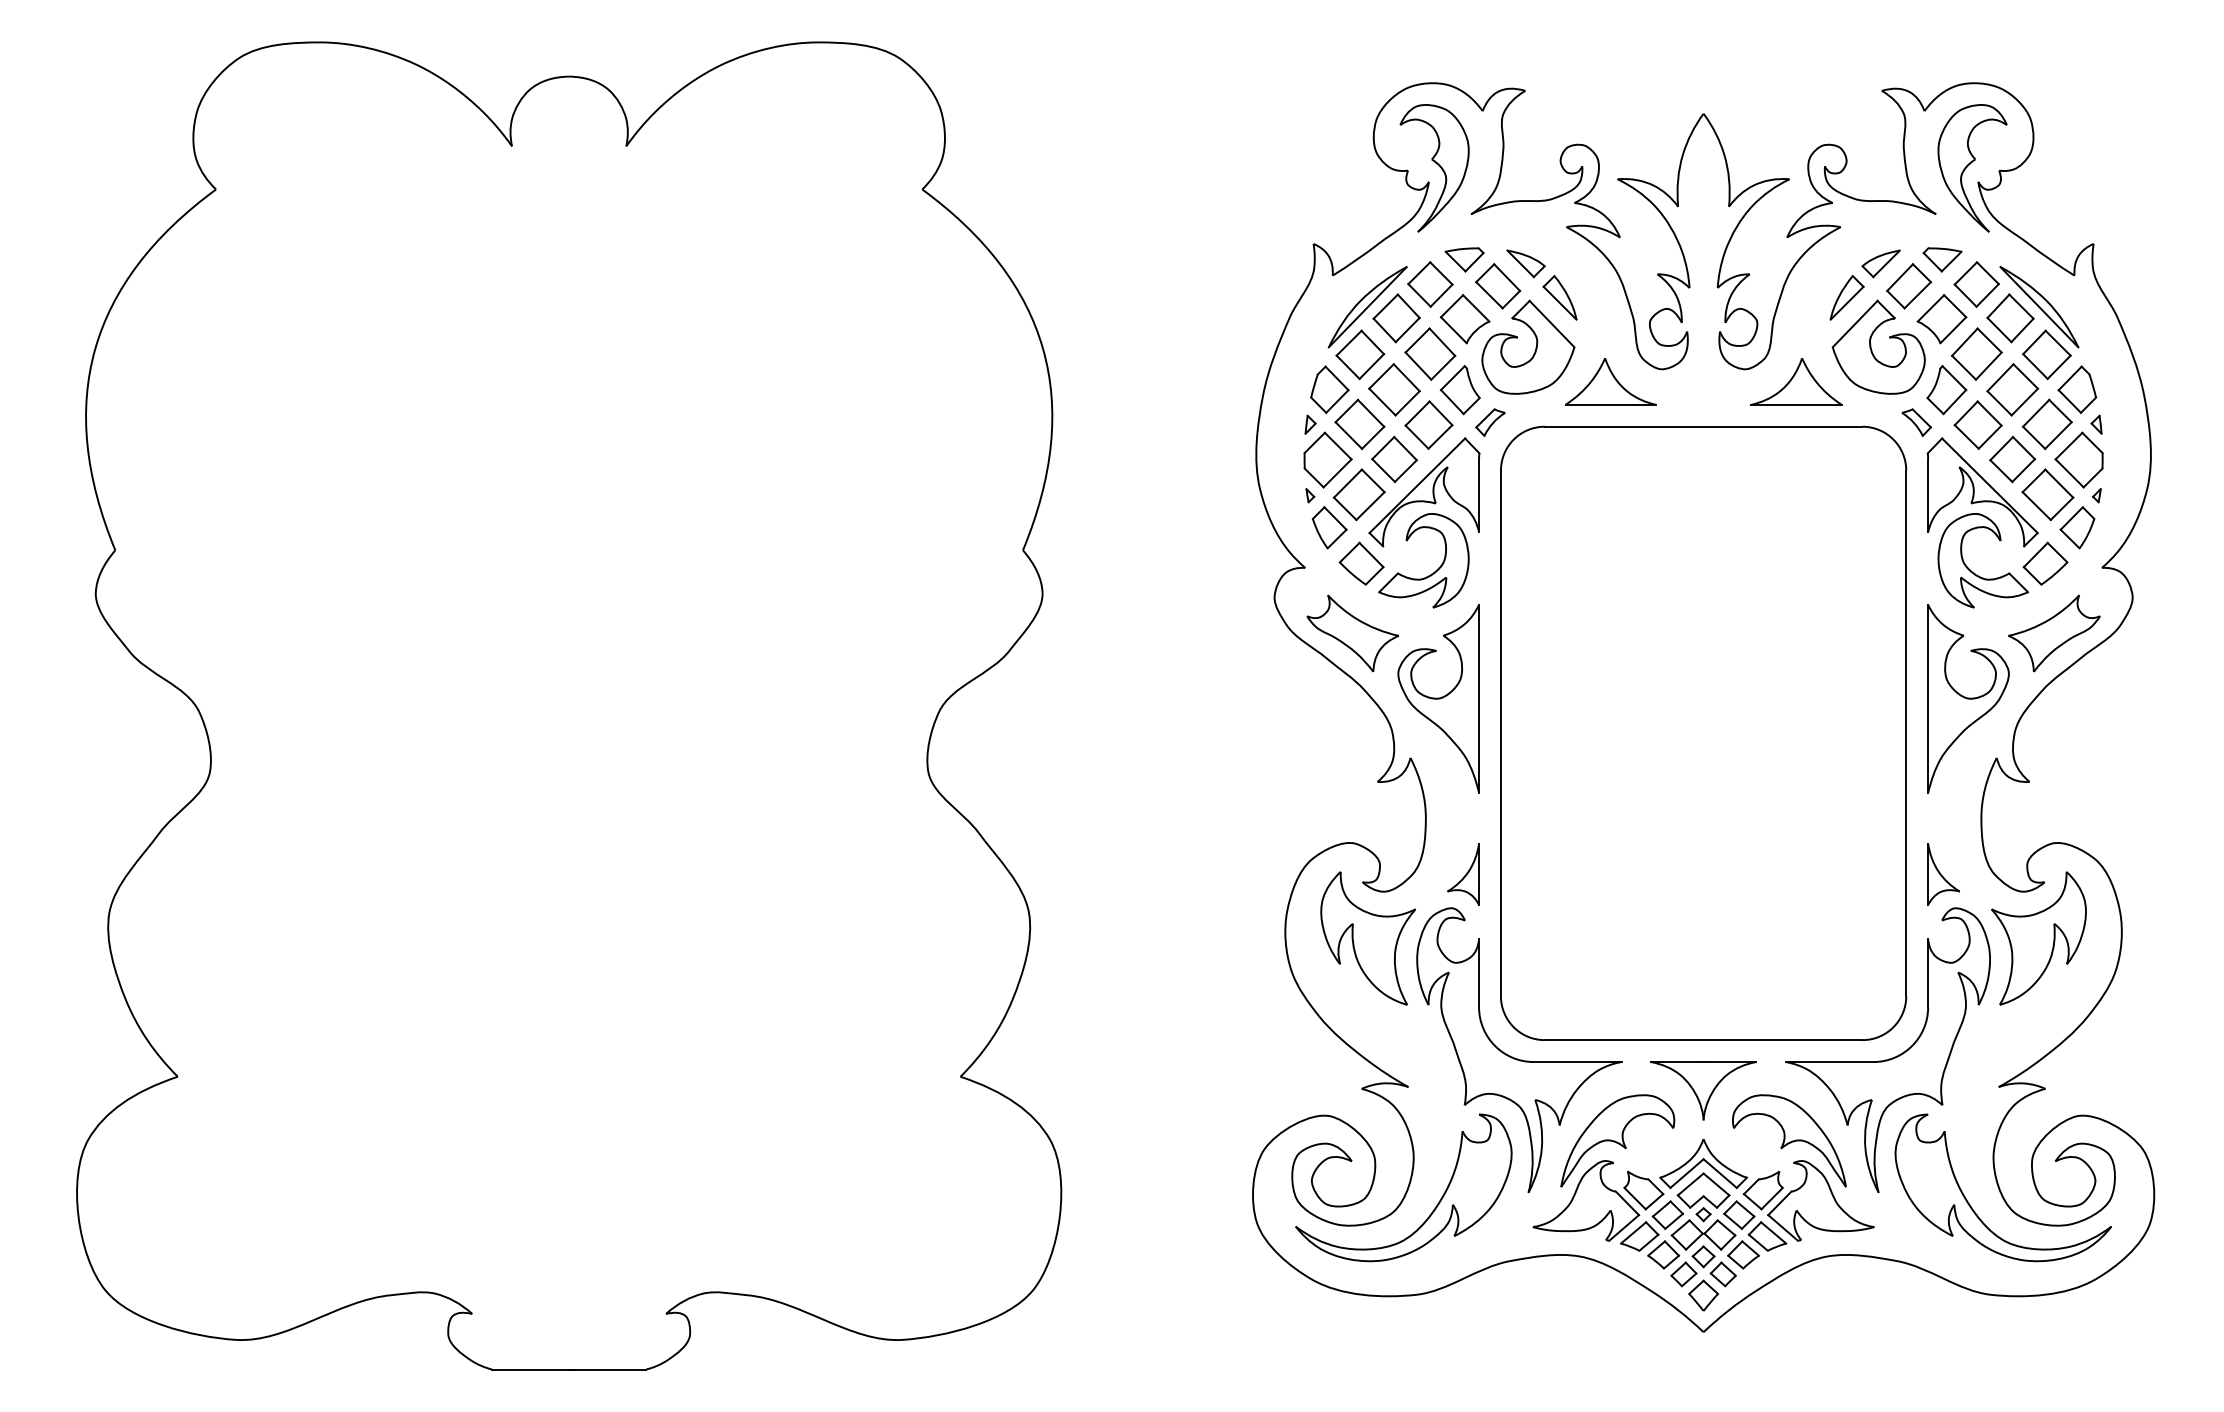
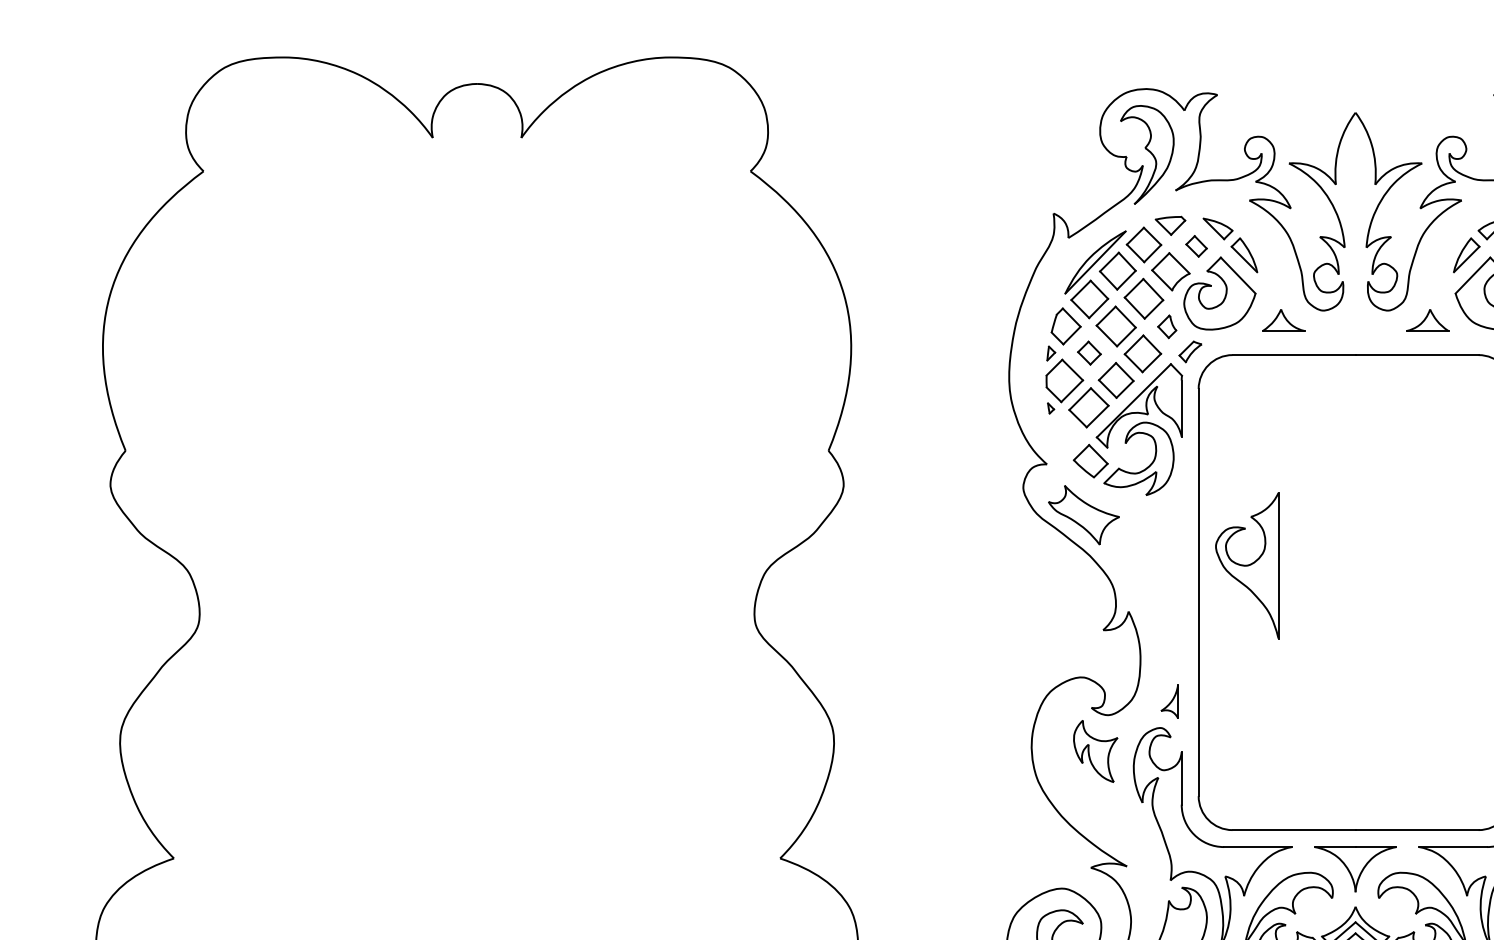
part: (1498, 286) -> (1196, 246), size x0.6
part: (1610, 381) -> (1283, 320), size x0.6
part: (1796, 381) -> (1427, 320), size x0.6
part: (1460, 390) -> (1167, 327), size x0.6
part: (1359, 423) -> (1089, 352), size x0.6
part: (1329, 527) -> (1065, 433), removed
part: (1438, 698) -> (1247, 565), moved
part: (1463, 874) -> (1169, 701), size x0.7
part: (1367, 938) -> (1095, 751), size x0.6

